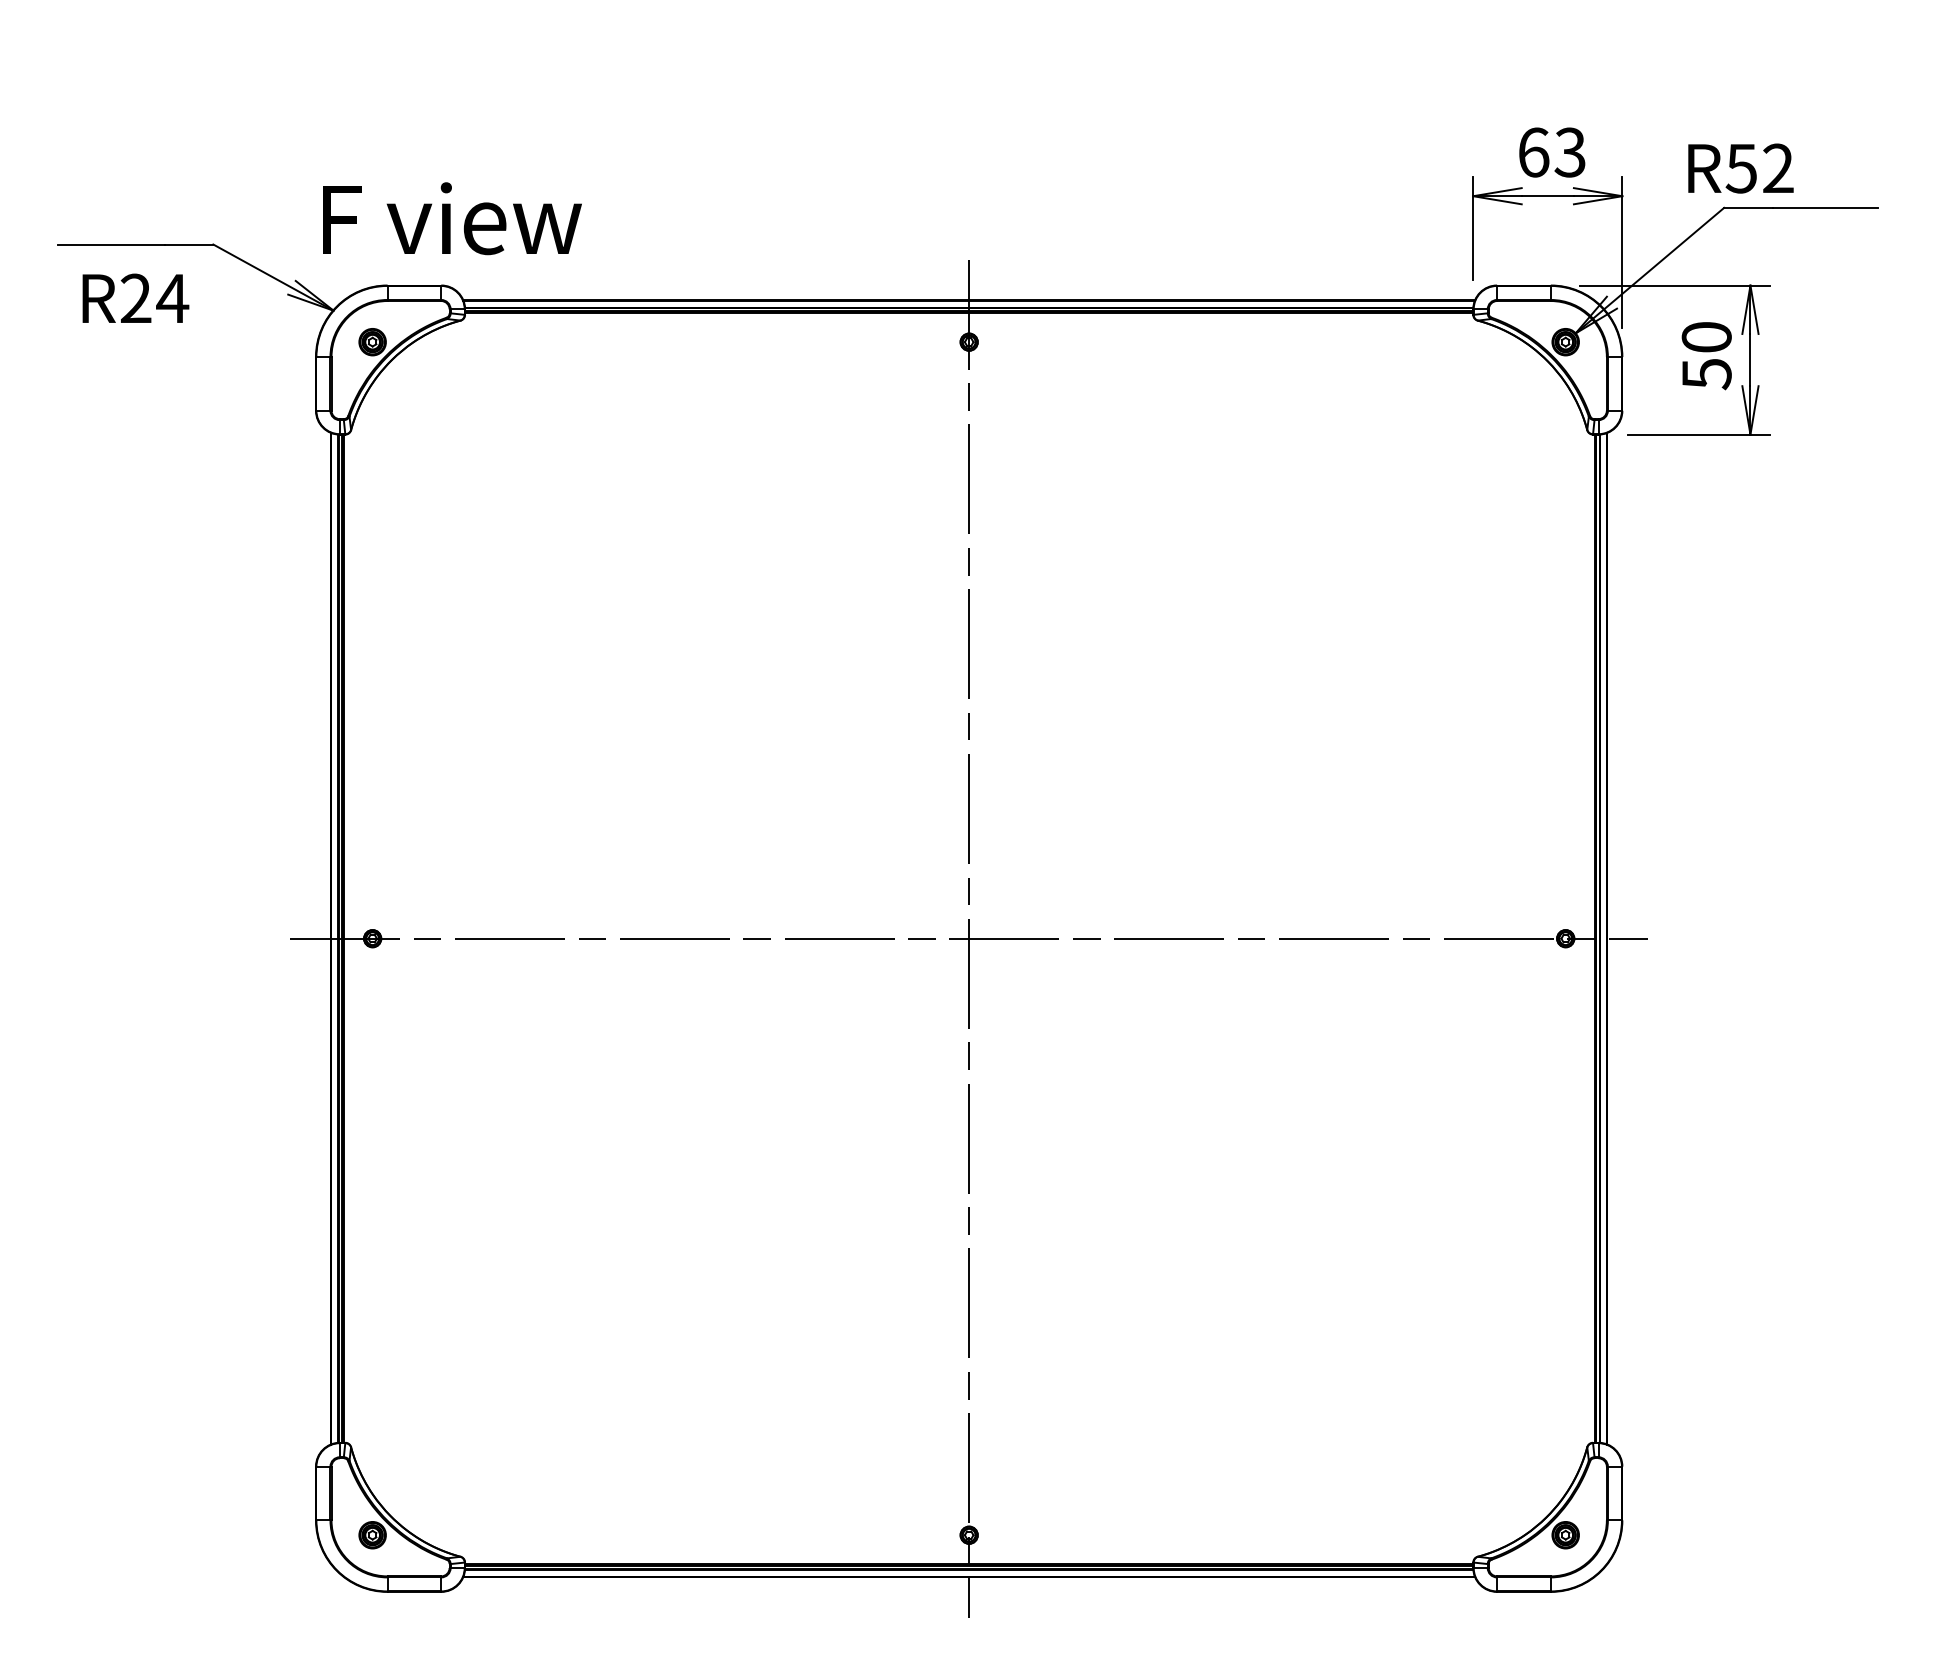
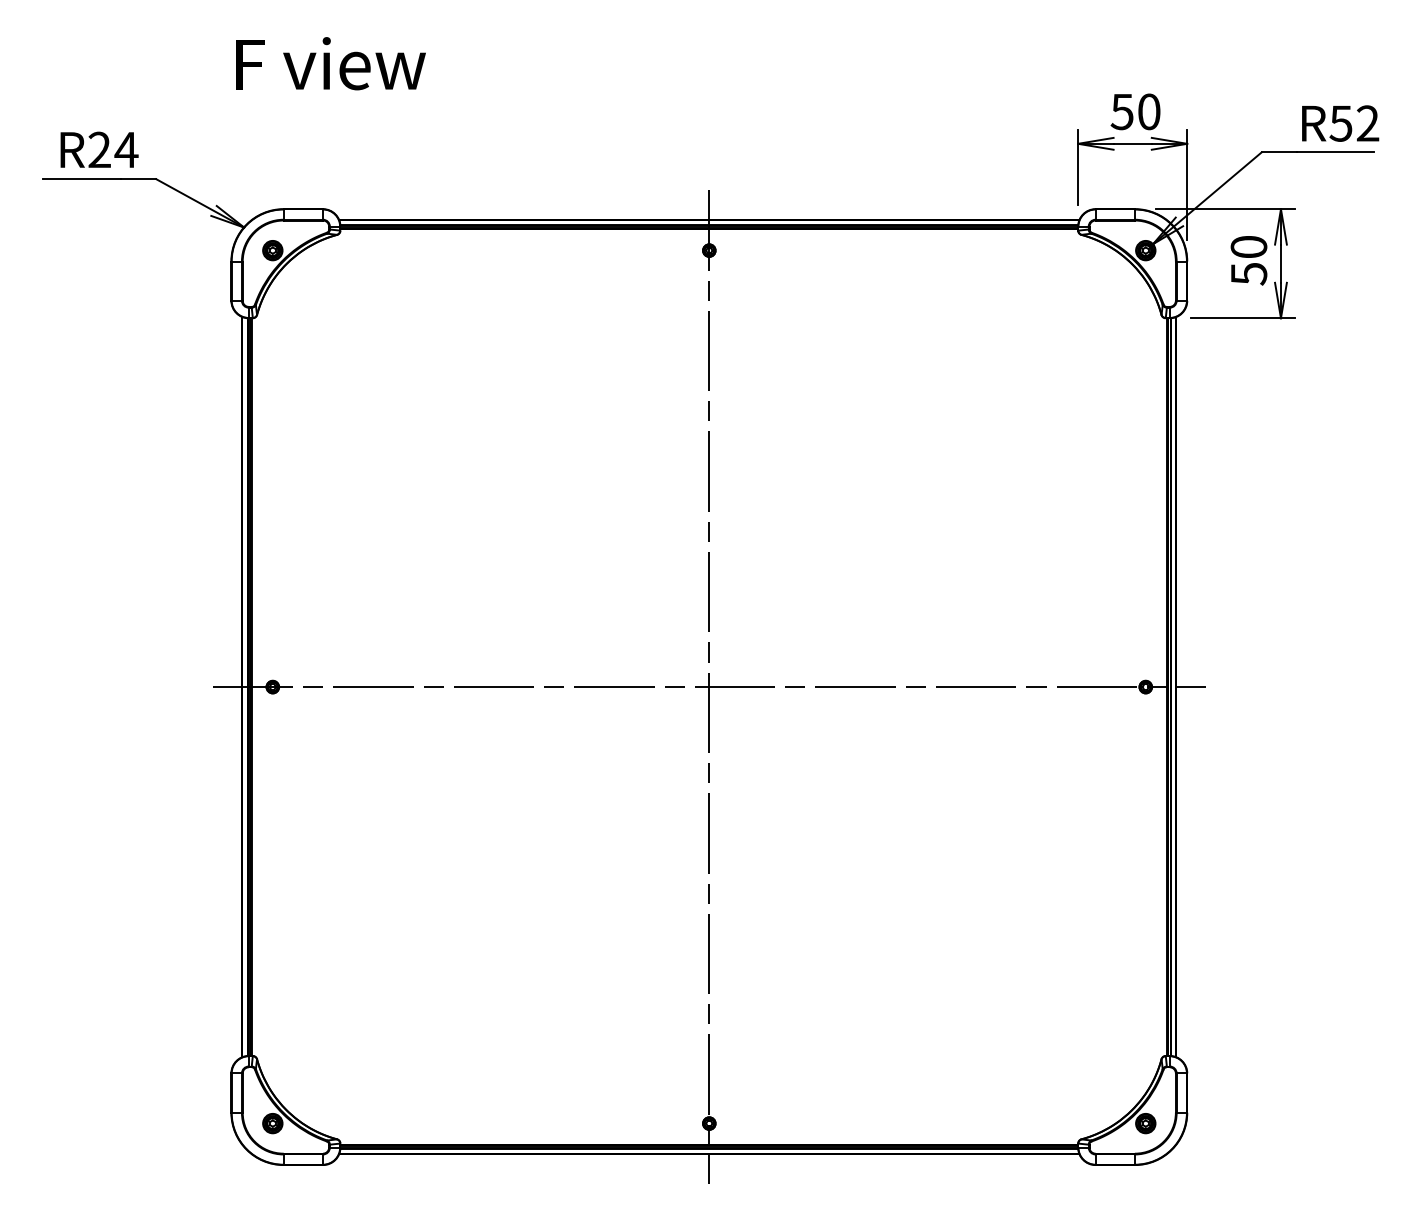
text: (1551, 152) -> (1135, 111), 63 -> 50
text: (1740, 168) -> (1340, 123), moved
text: (452, 218) -> (331, 63), moved
text: (135, 297) -> (99, 149), moved

